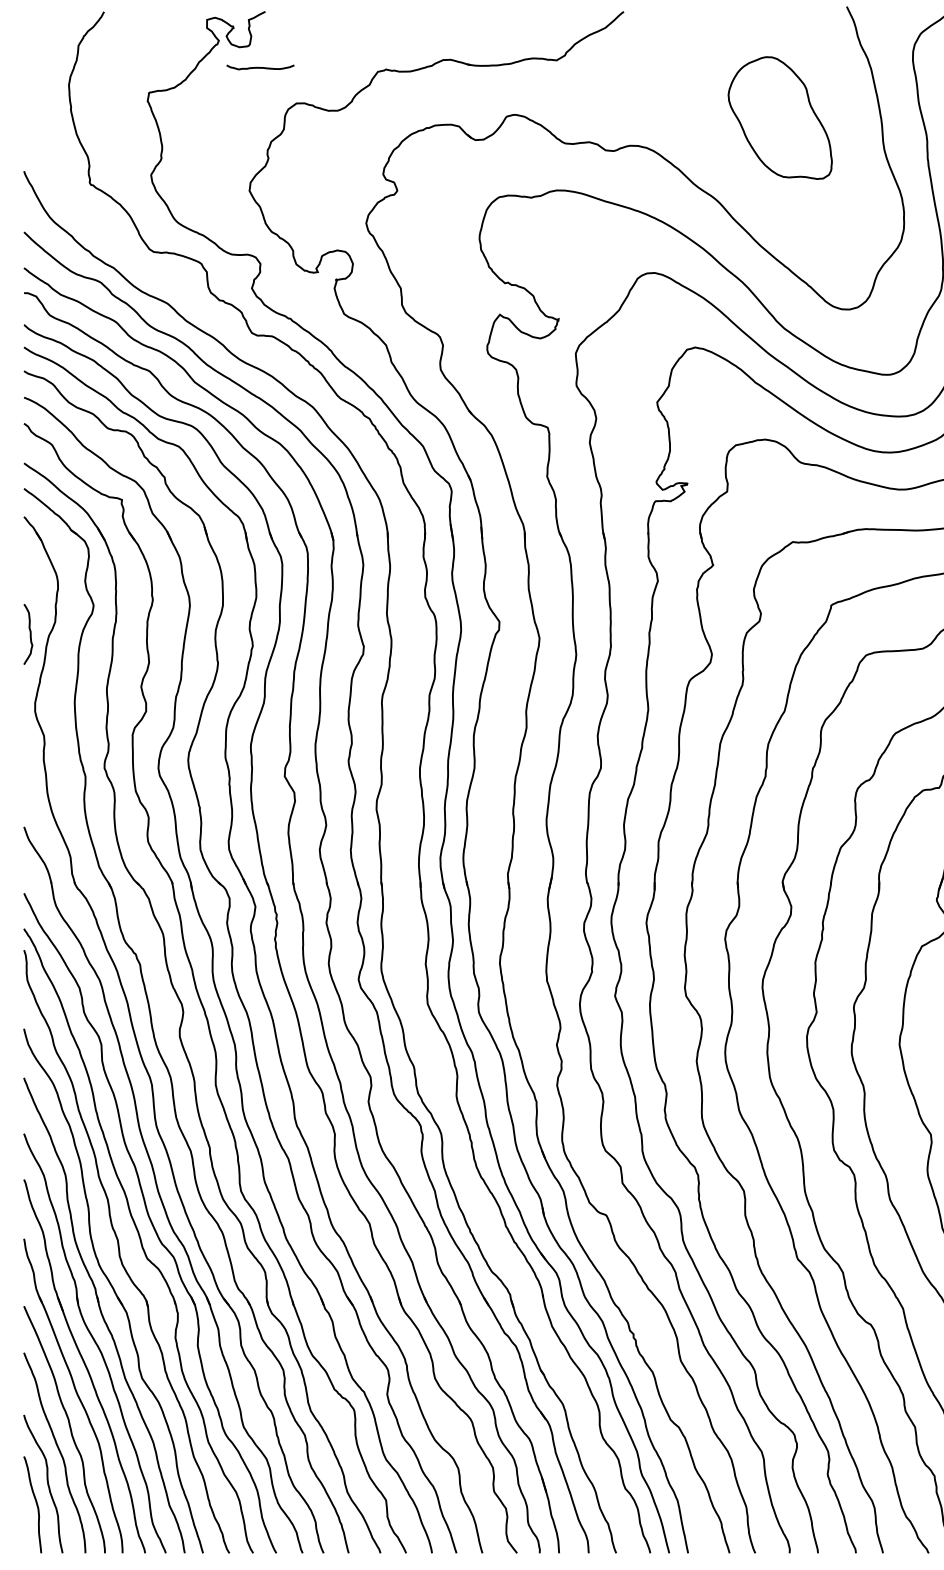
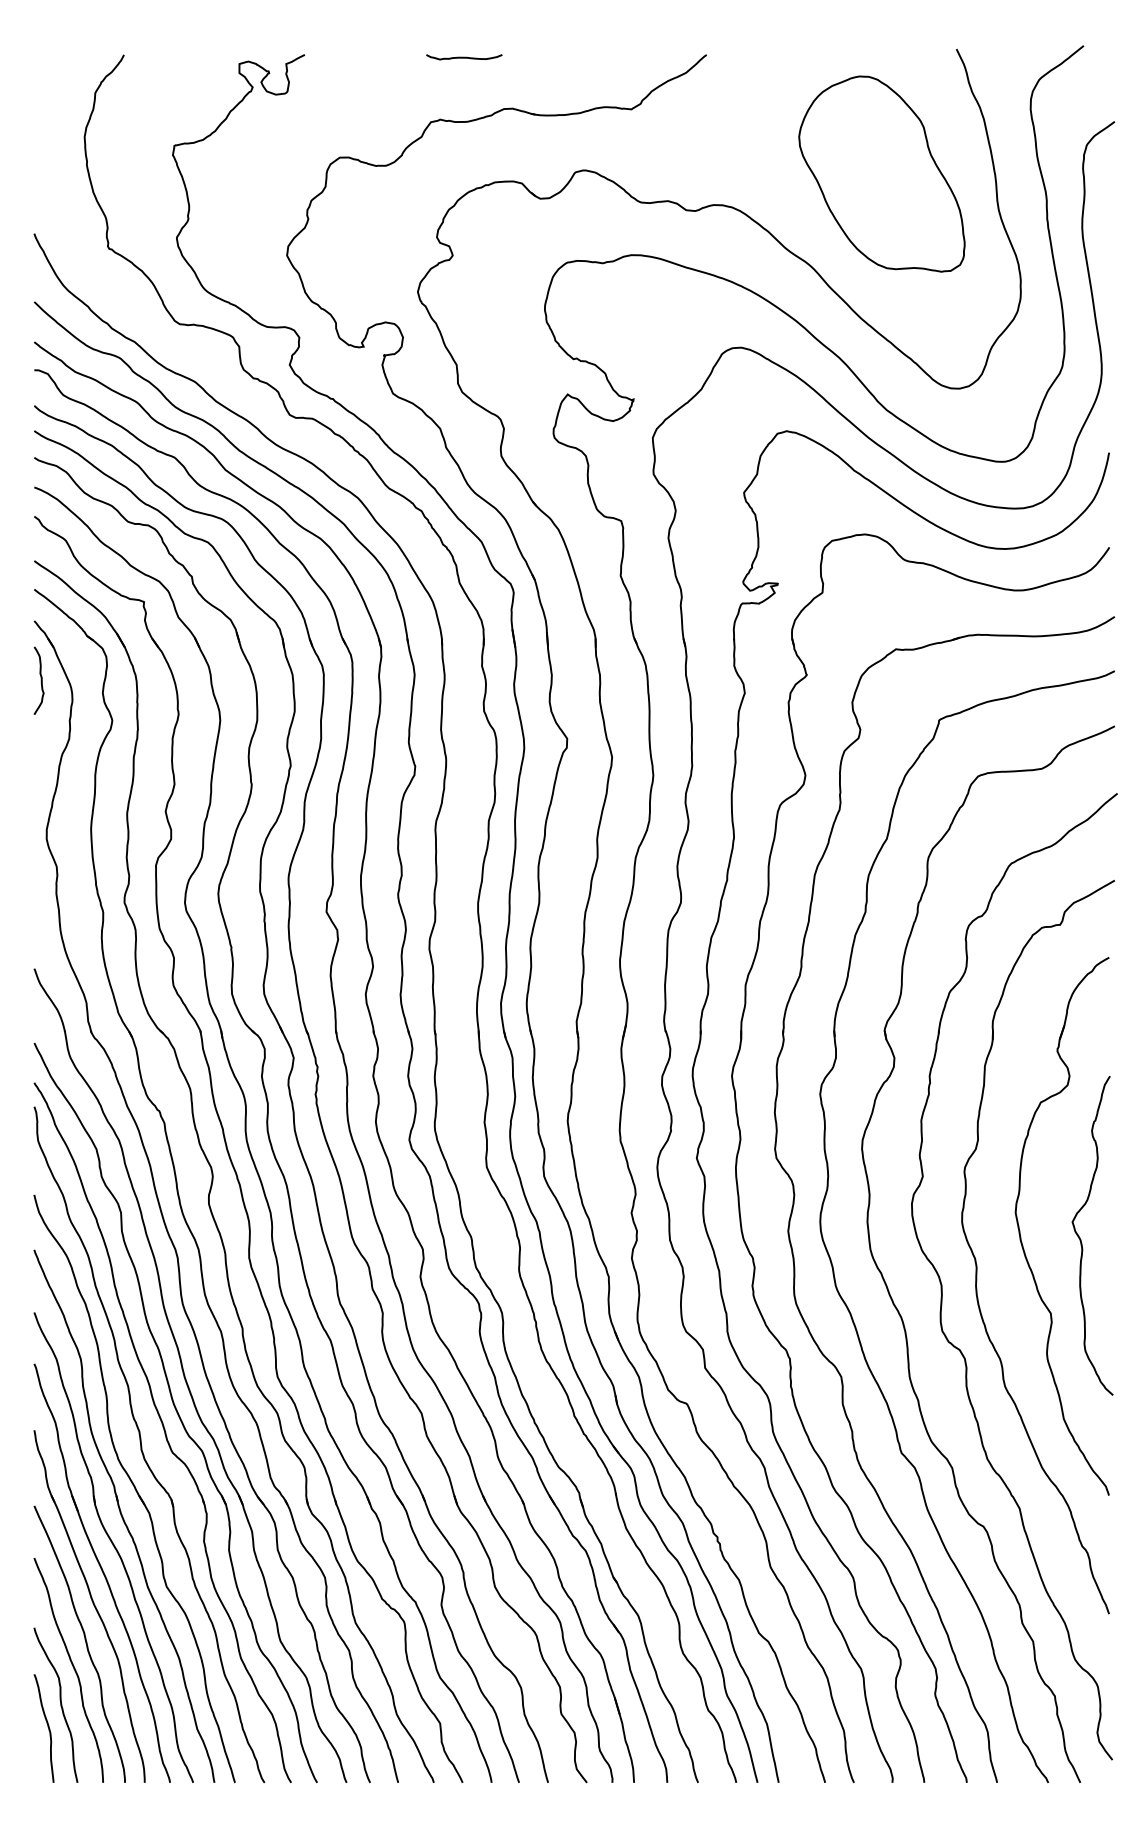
curve: (260, 67) -> (464, 57), moved
part: (779, 117) -> (881, 173), size x1.43
curve: (29, 634) -> (40, 680), moved

